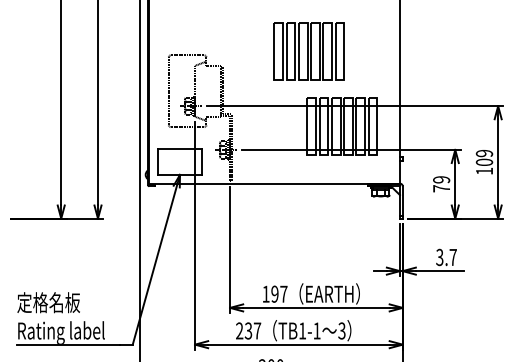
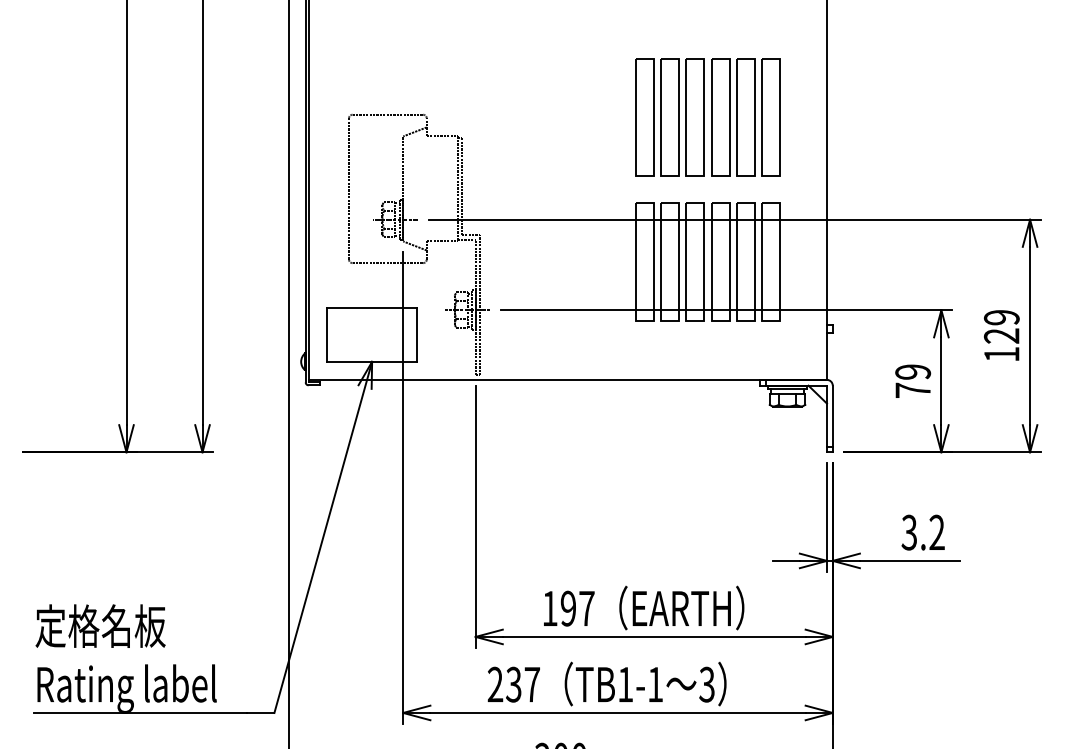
part: (308, 51) -> (706, 117), moved
text: (484, 162) -> (1001, 336), 109 -> 129
text: (452, 256) -> (935, 530), 3.7 -> 3.2

